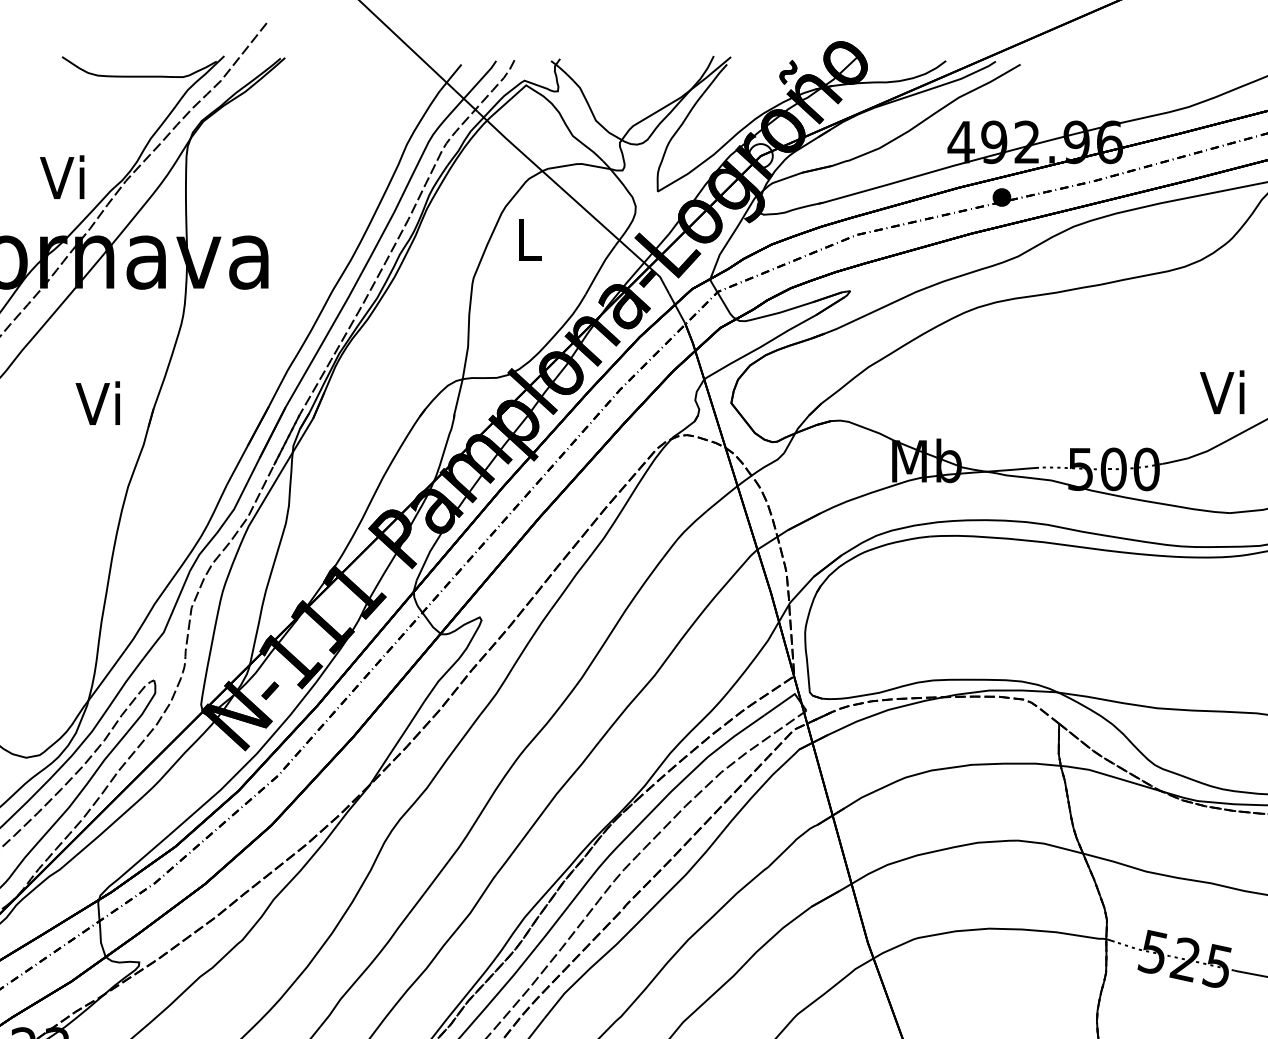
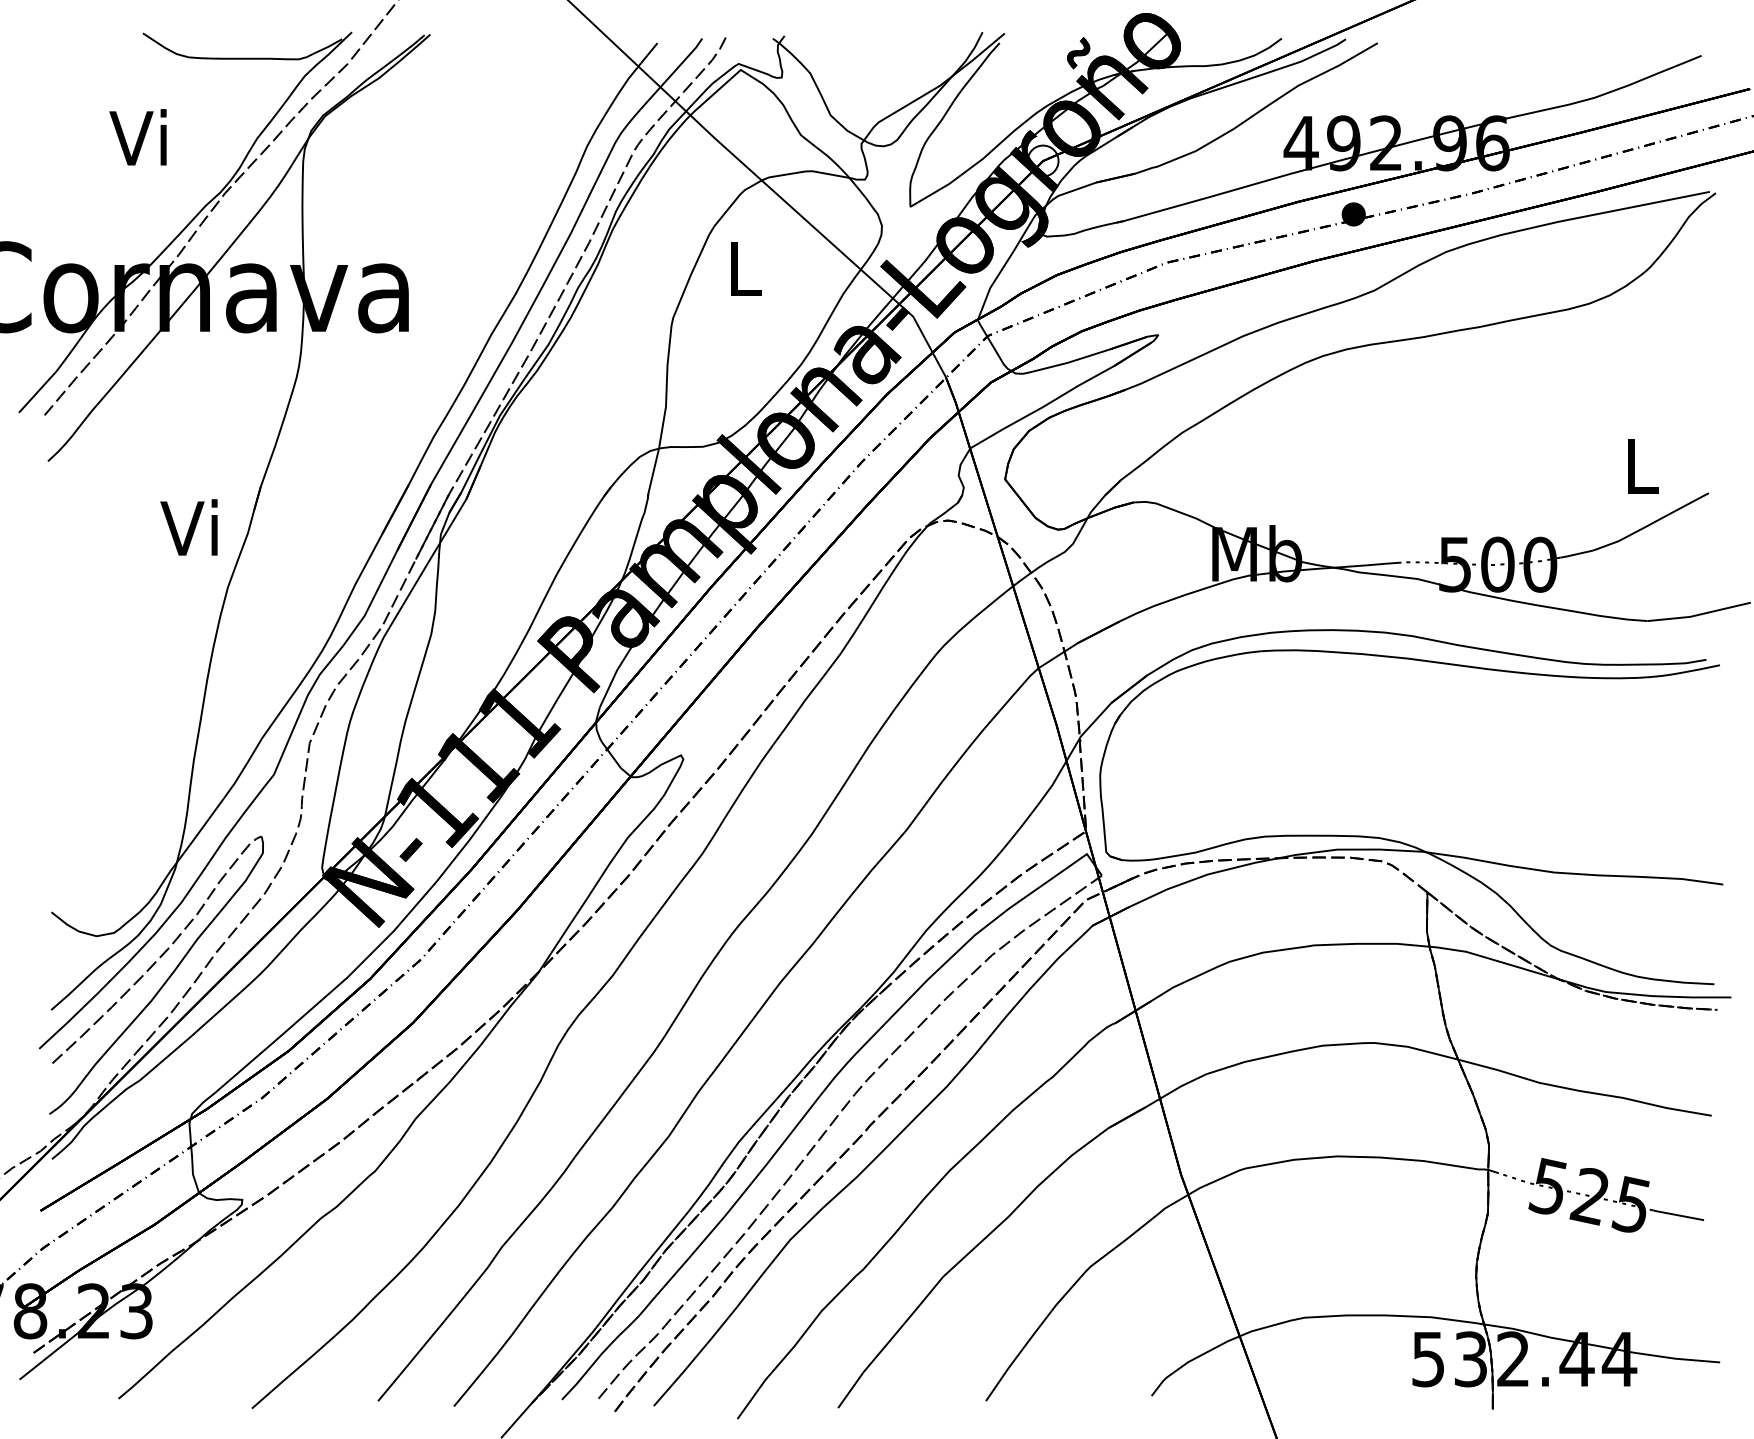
text: (61, 177) -> (137, 137), moved
text: (1222, 392) -> (1637, 465), Vi -> L
text: (97, 403) -> (188, 527), moved

